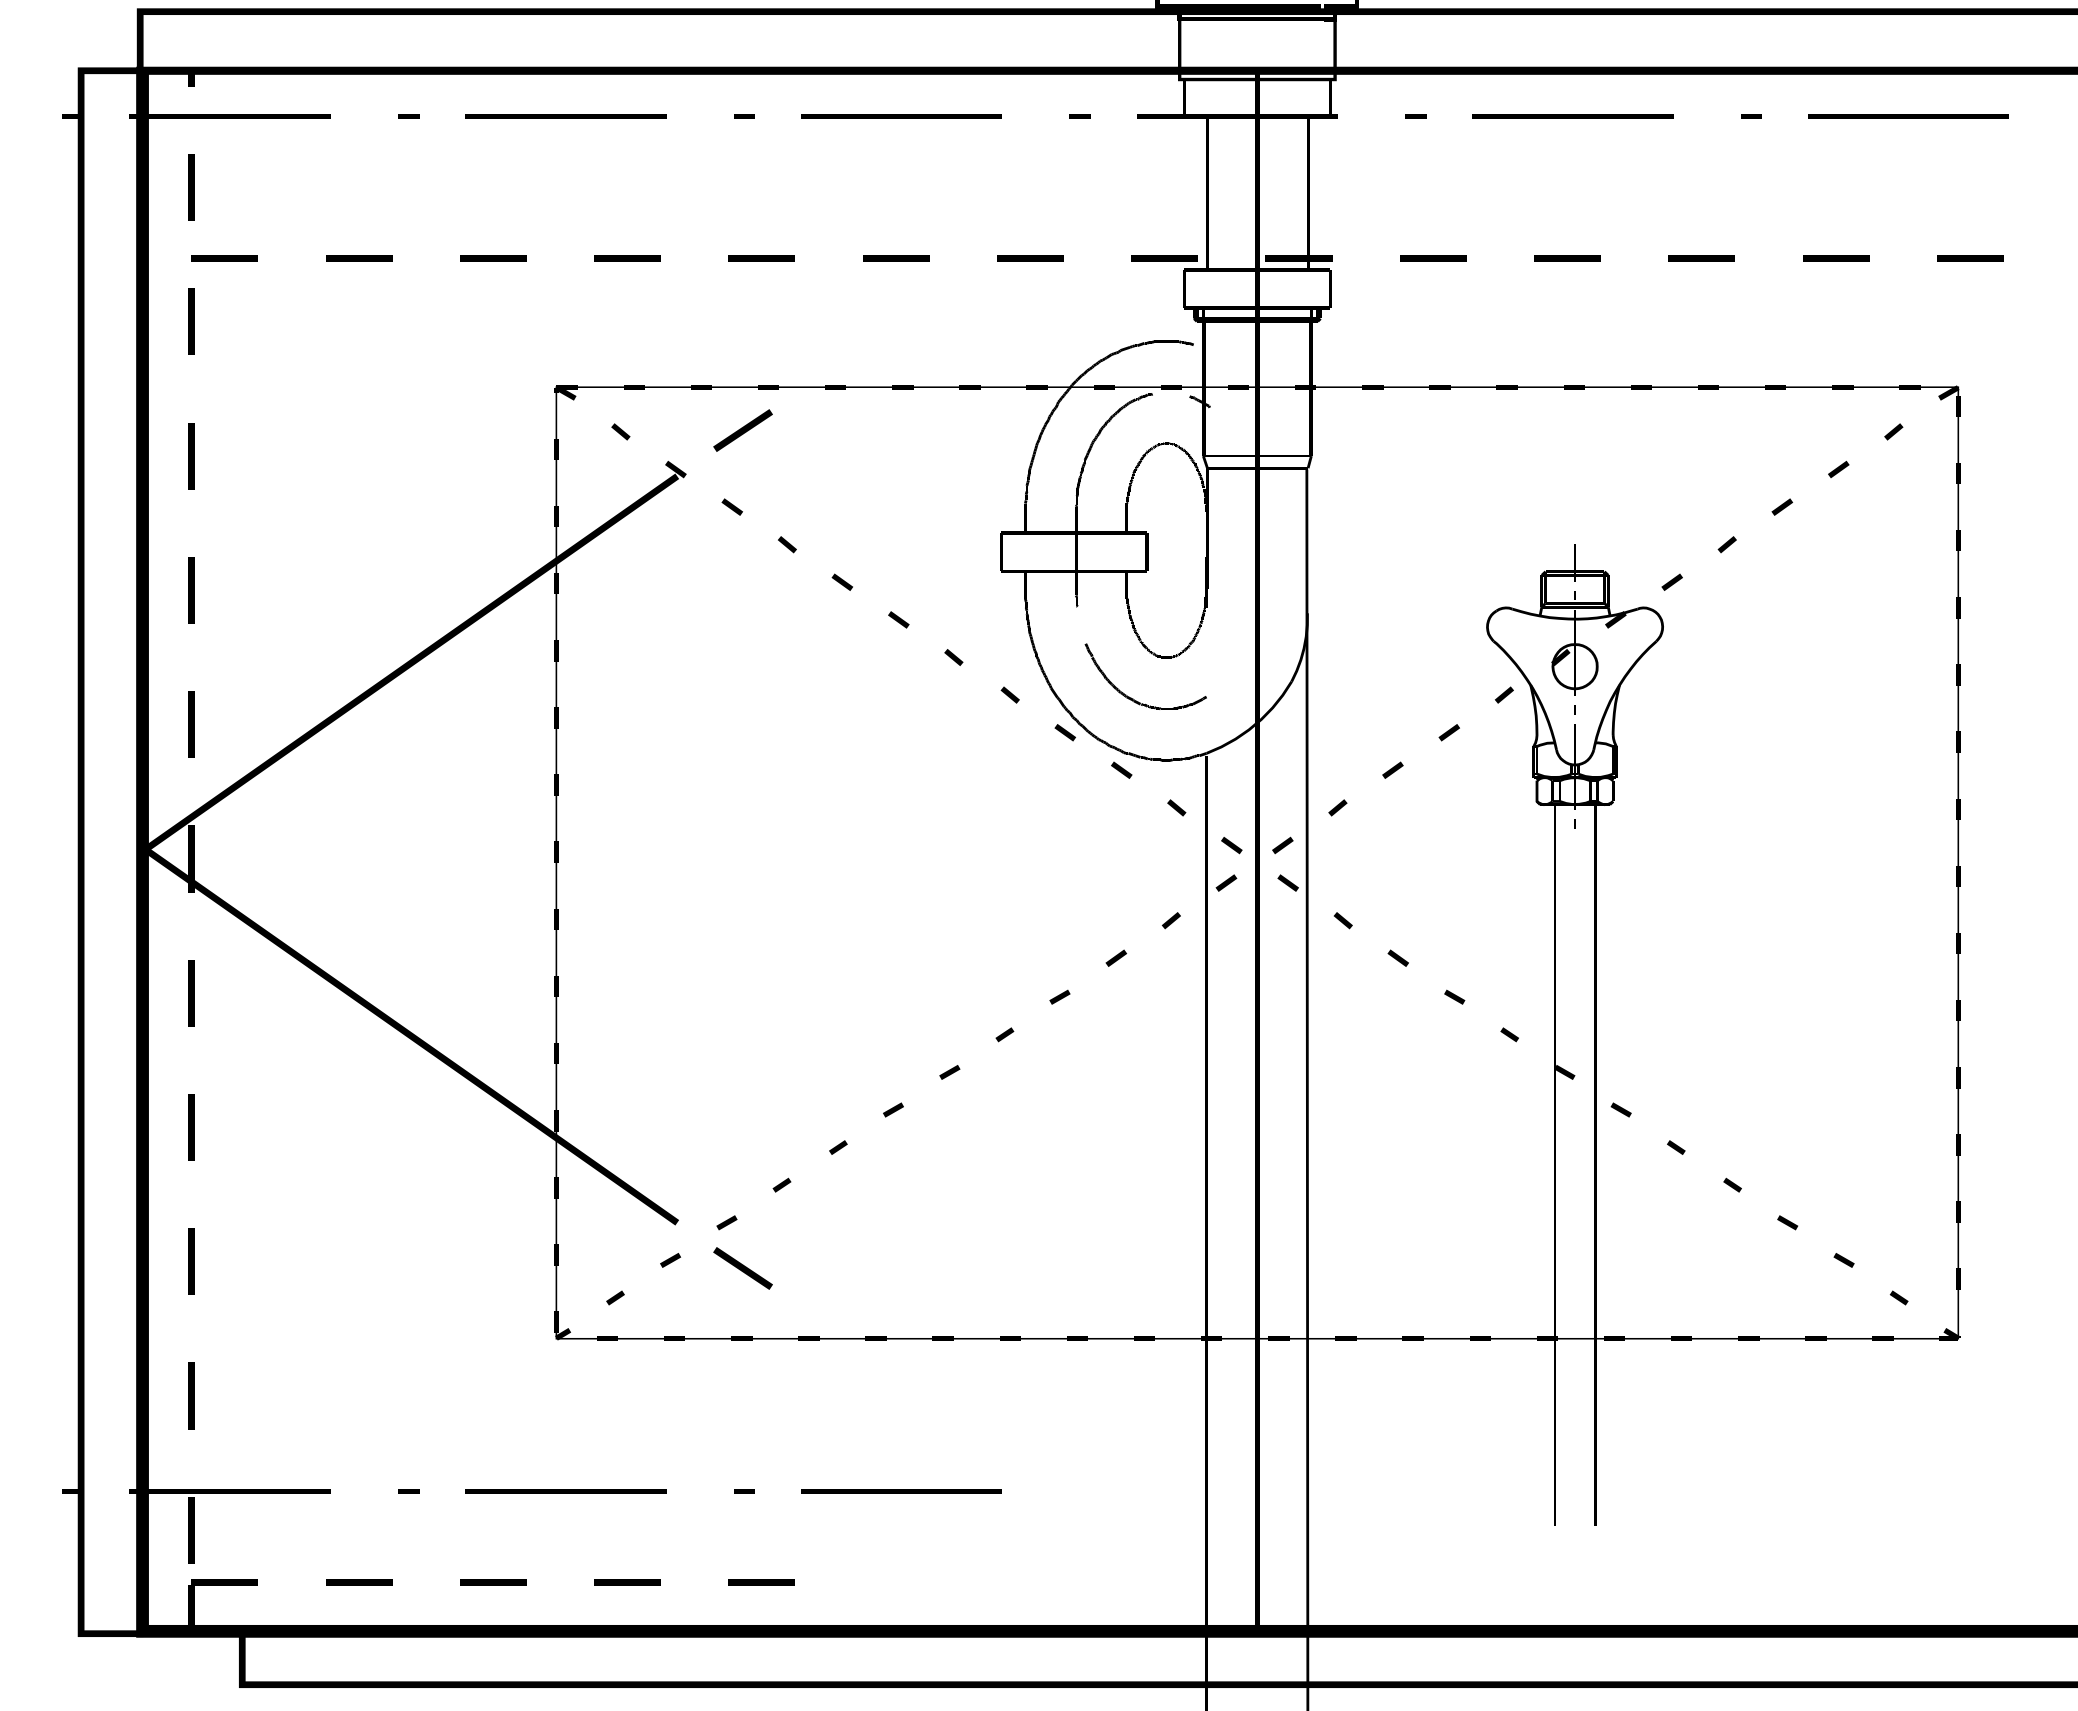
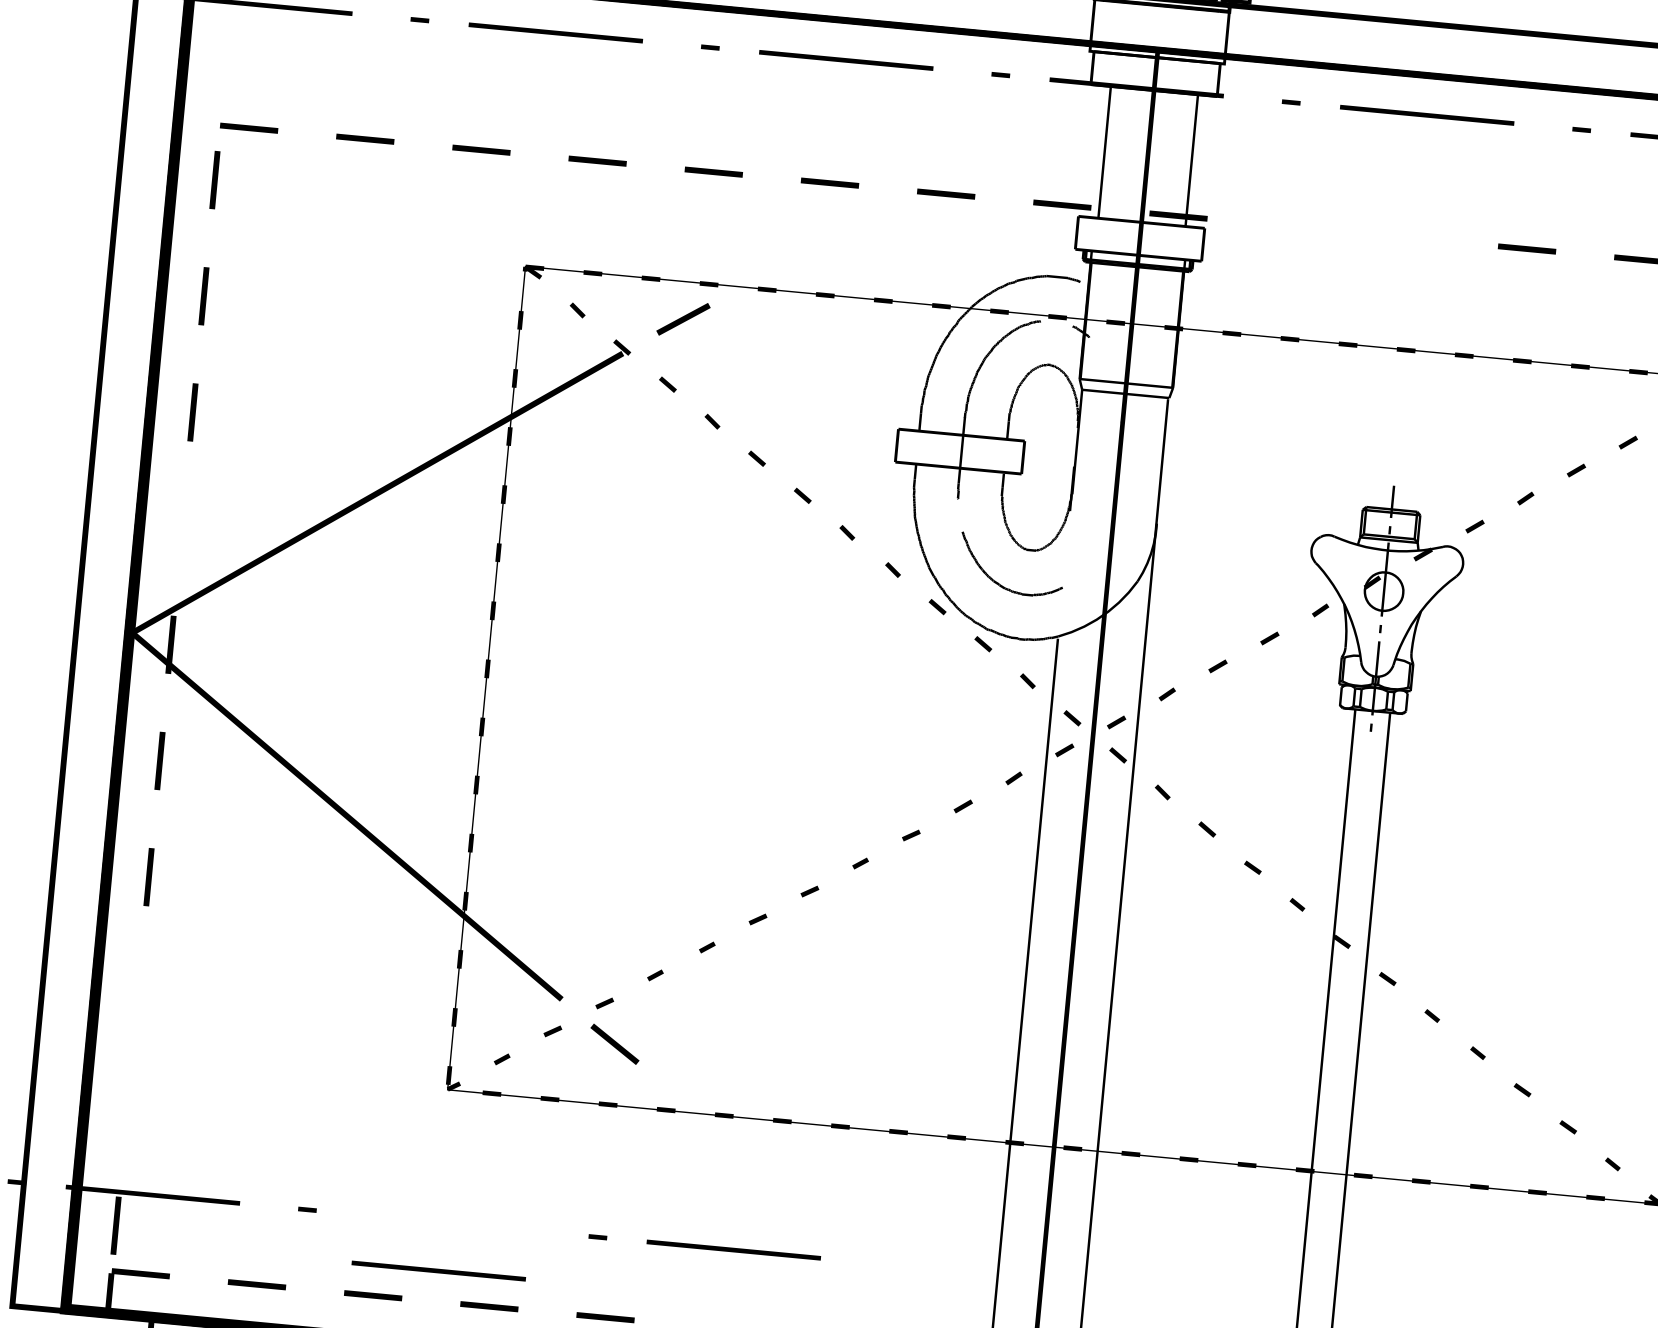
line: (191, 187) -> (226, 63), removed
line: (1433, 258) -> (1294, 226), removed
line: (1567, 258) -> (1410, 237), removed
line: (191, 724) -> (182, 528), removed
line: (191, 1261) -> (138, 993), removed
line: (191, 1395) -> (127, 1109), removed
line: (565, 1491) -> (438, 1271), moved

